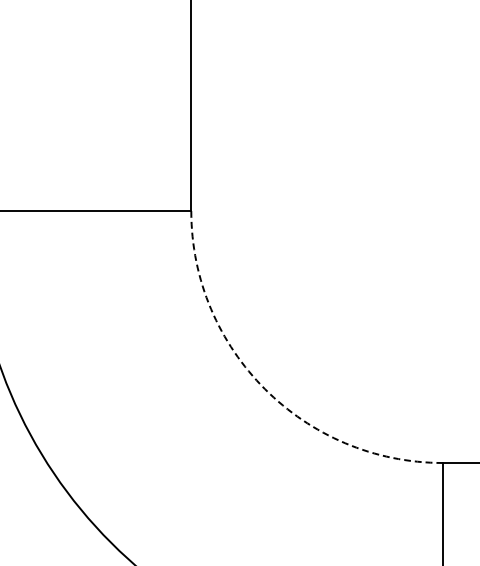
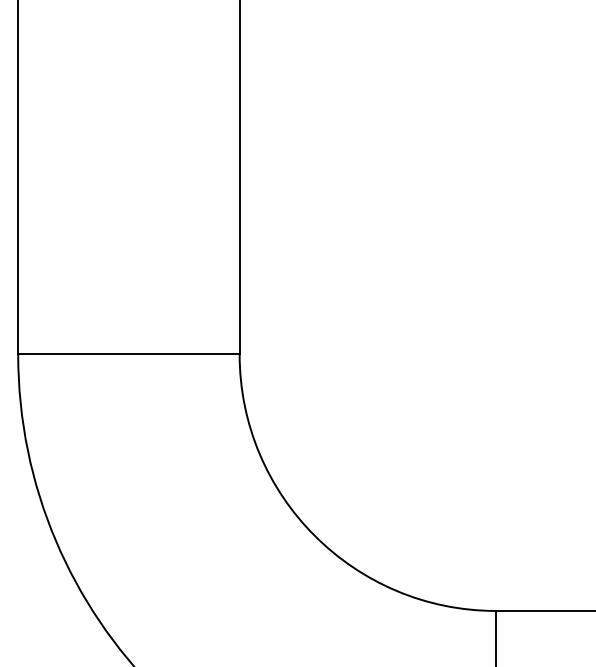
arc: (264, 388) -> (314, 535), dashed -> solid

